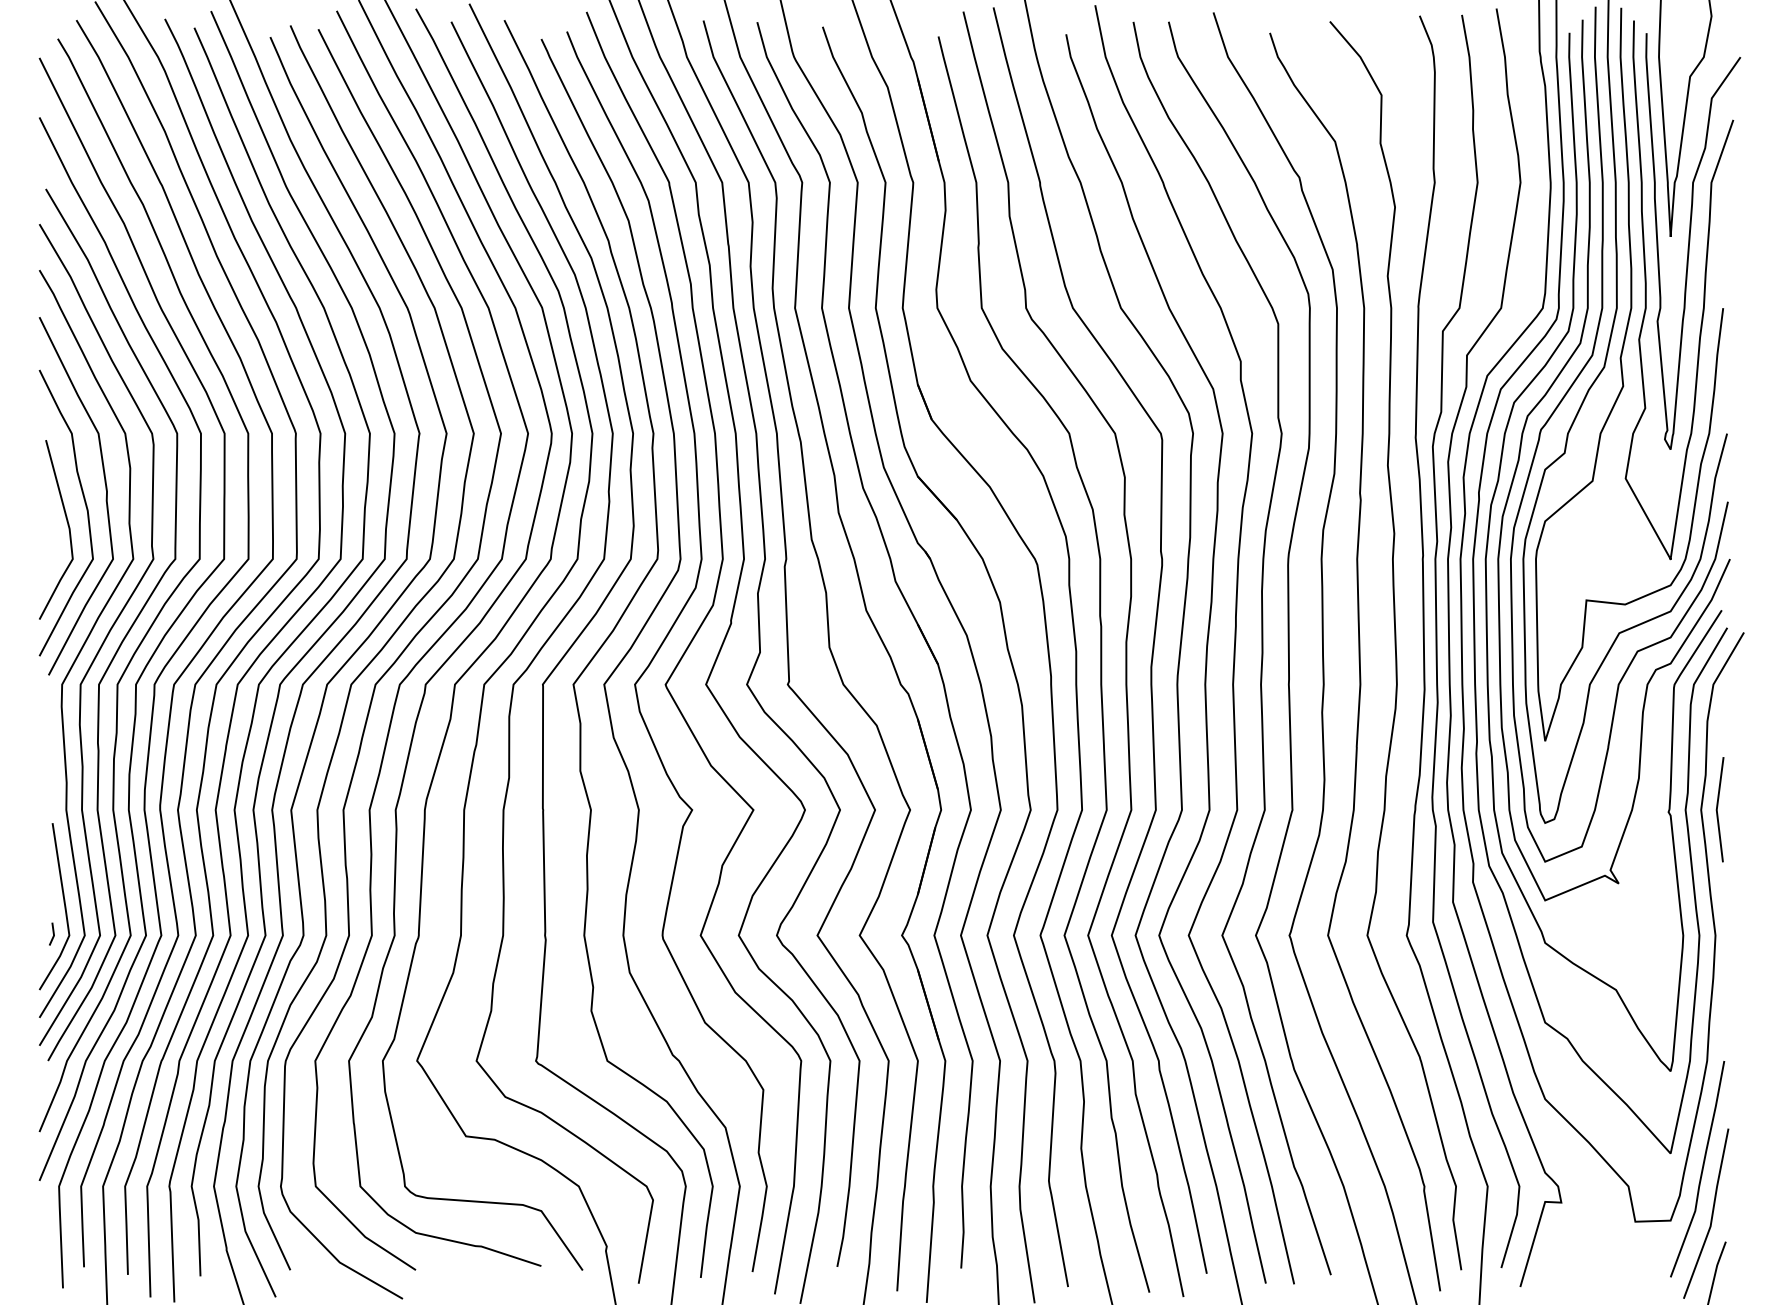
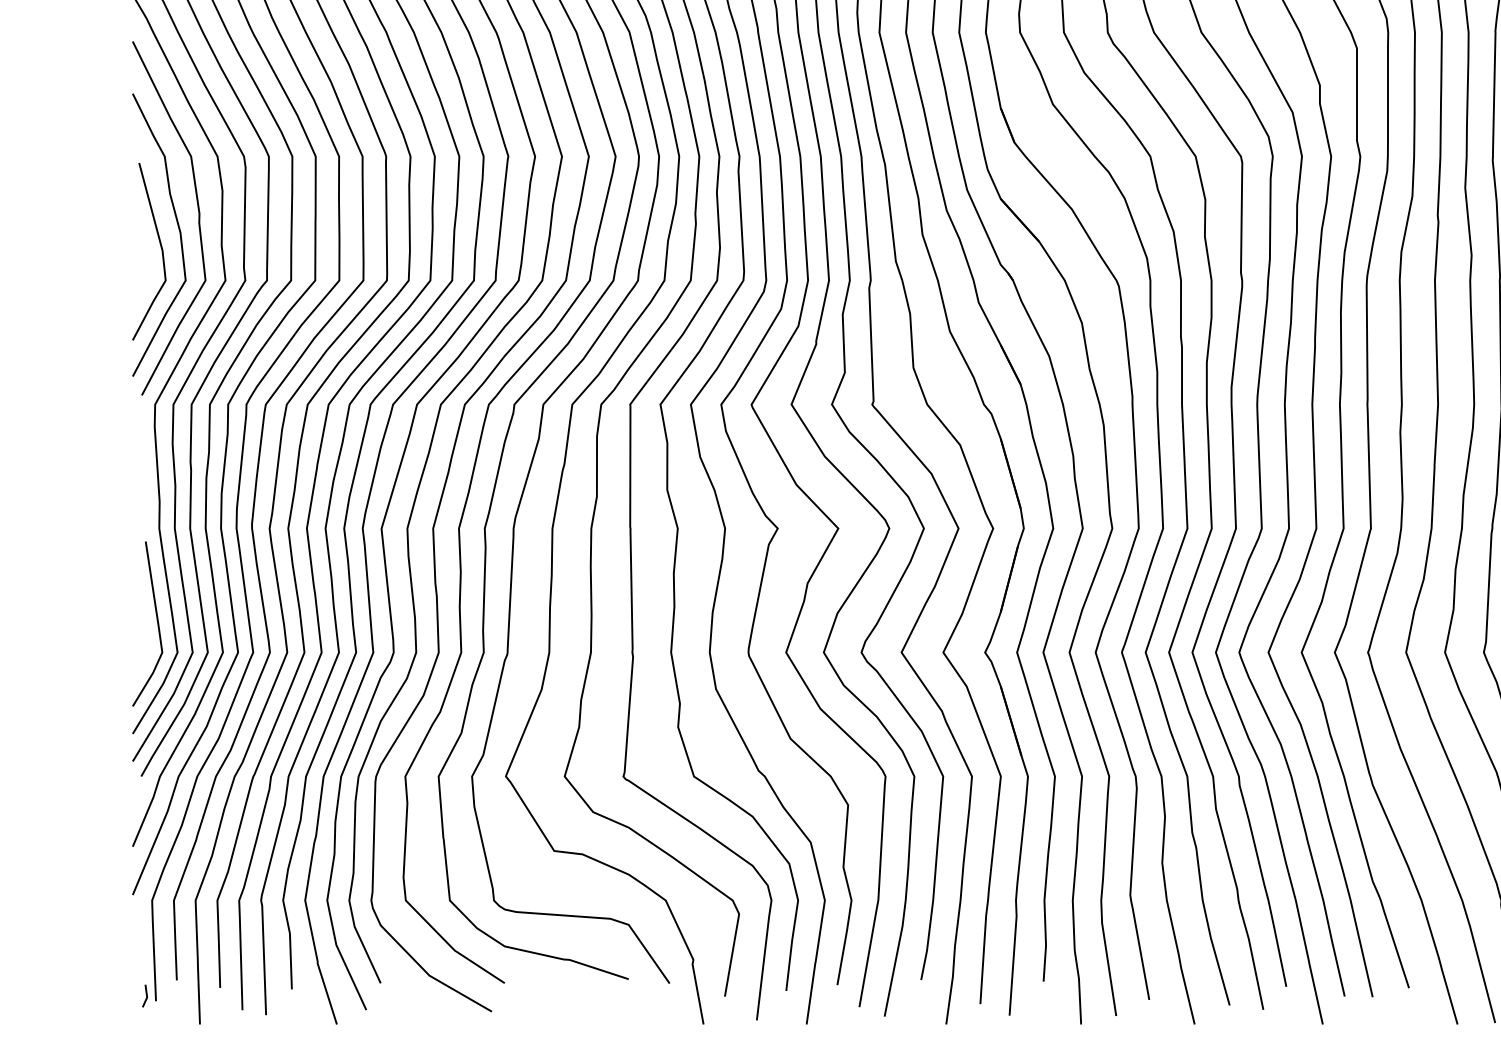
line: (52, 933) -> (145, 995), moved

